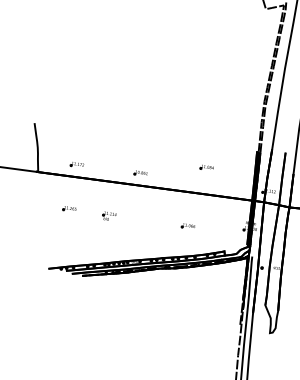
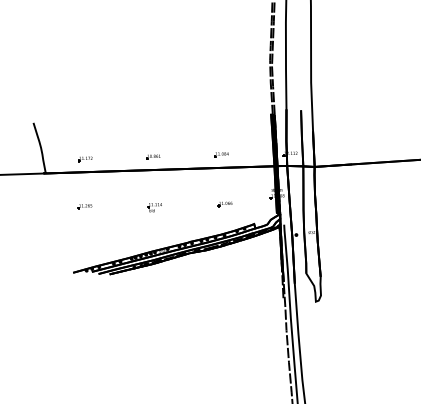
part: (207, 167) -> (221, 154), moved
part: (109, 216) -> (154, 207), moved
part: (187, 226) -> (224, 204), moved

